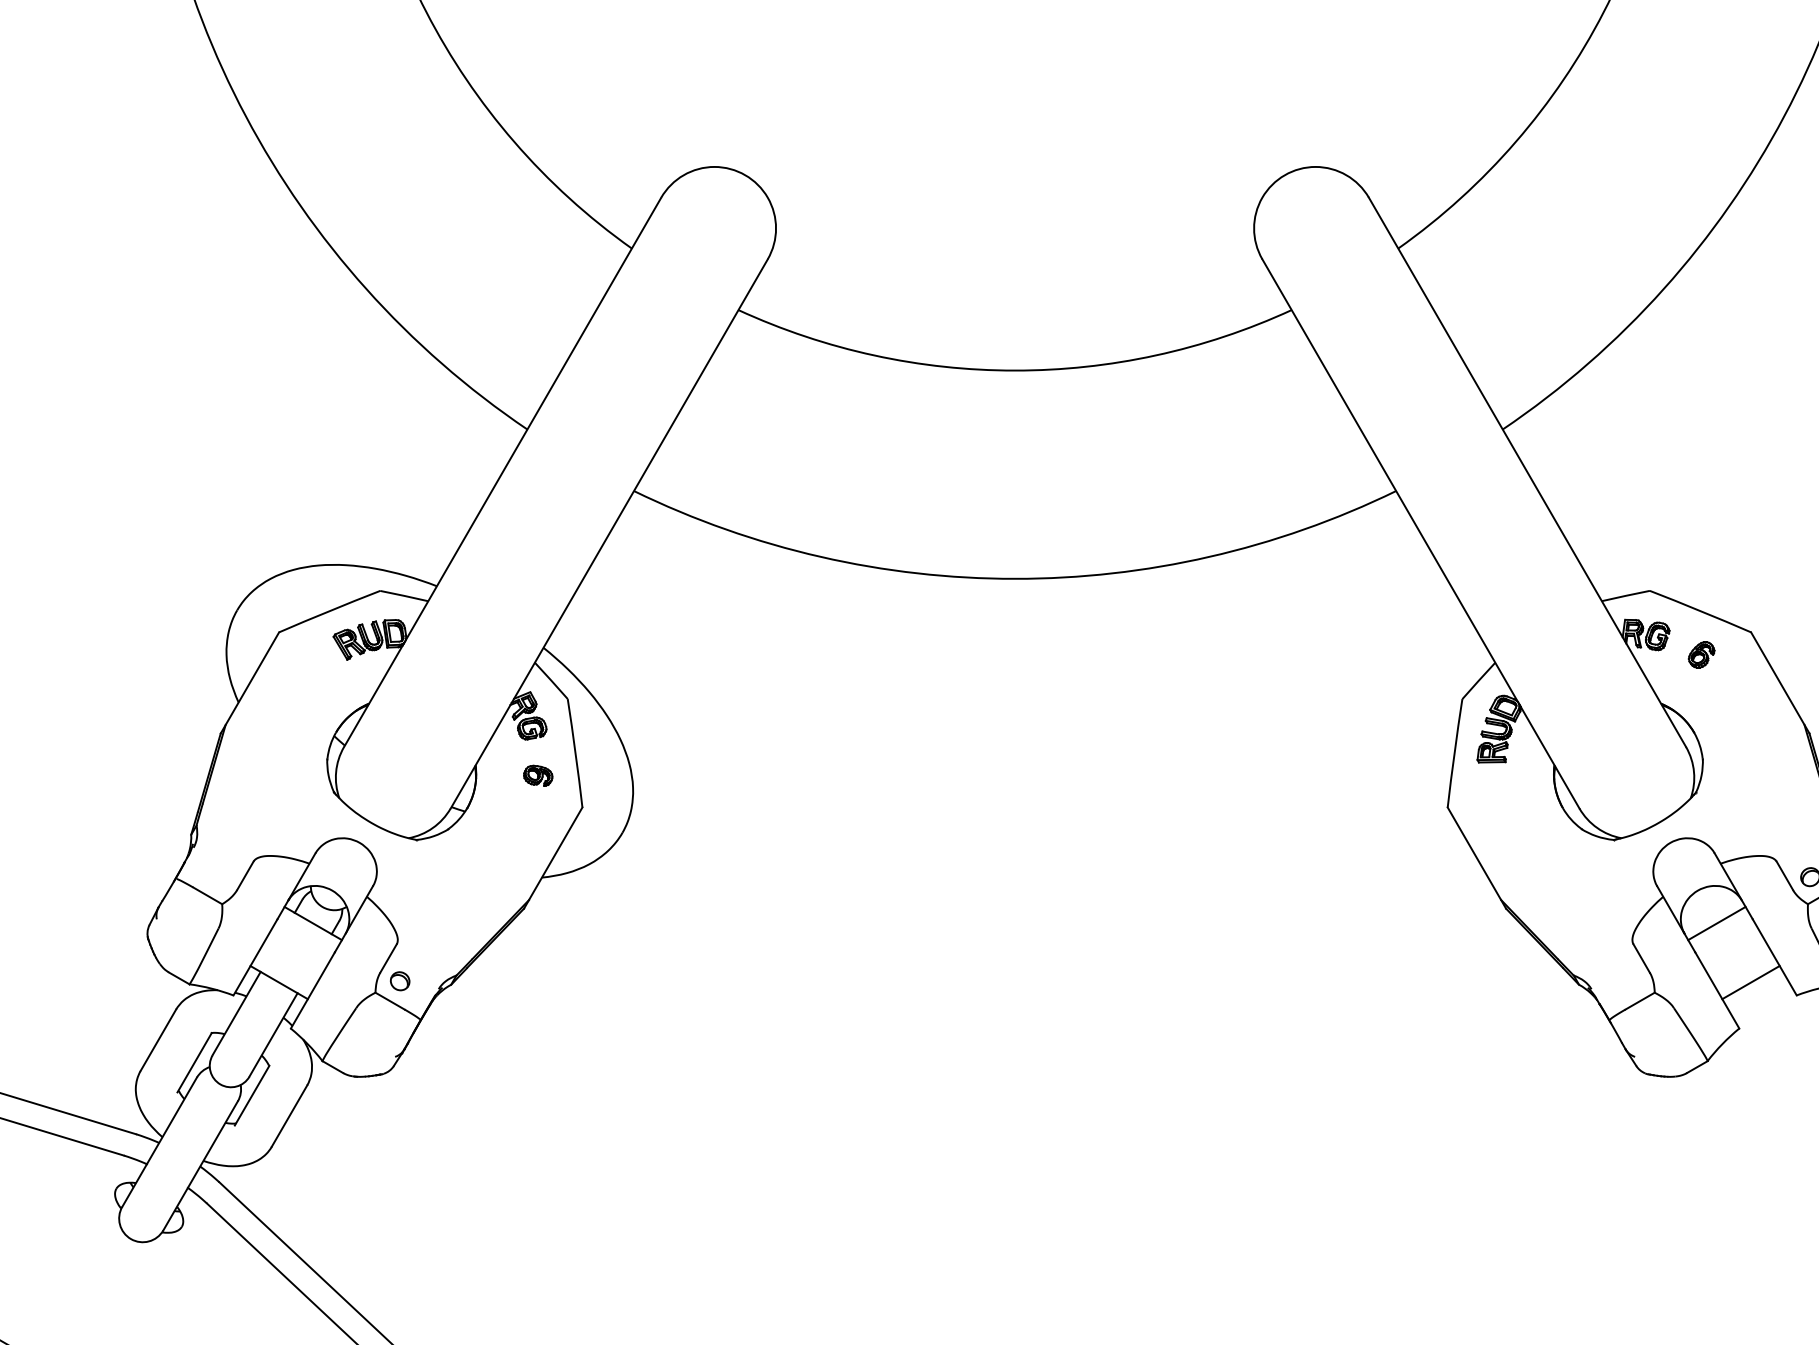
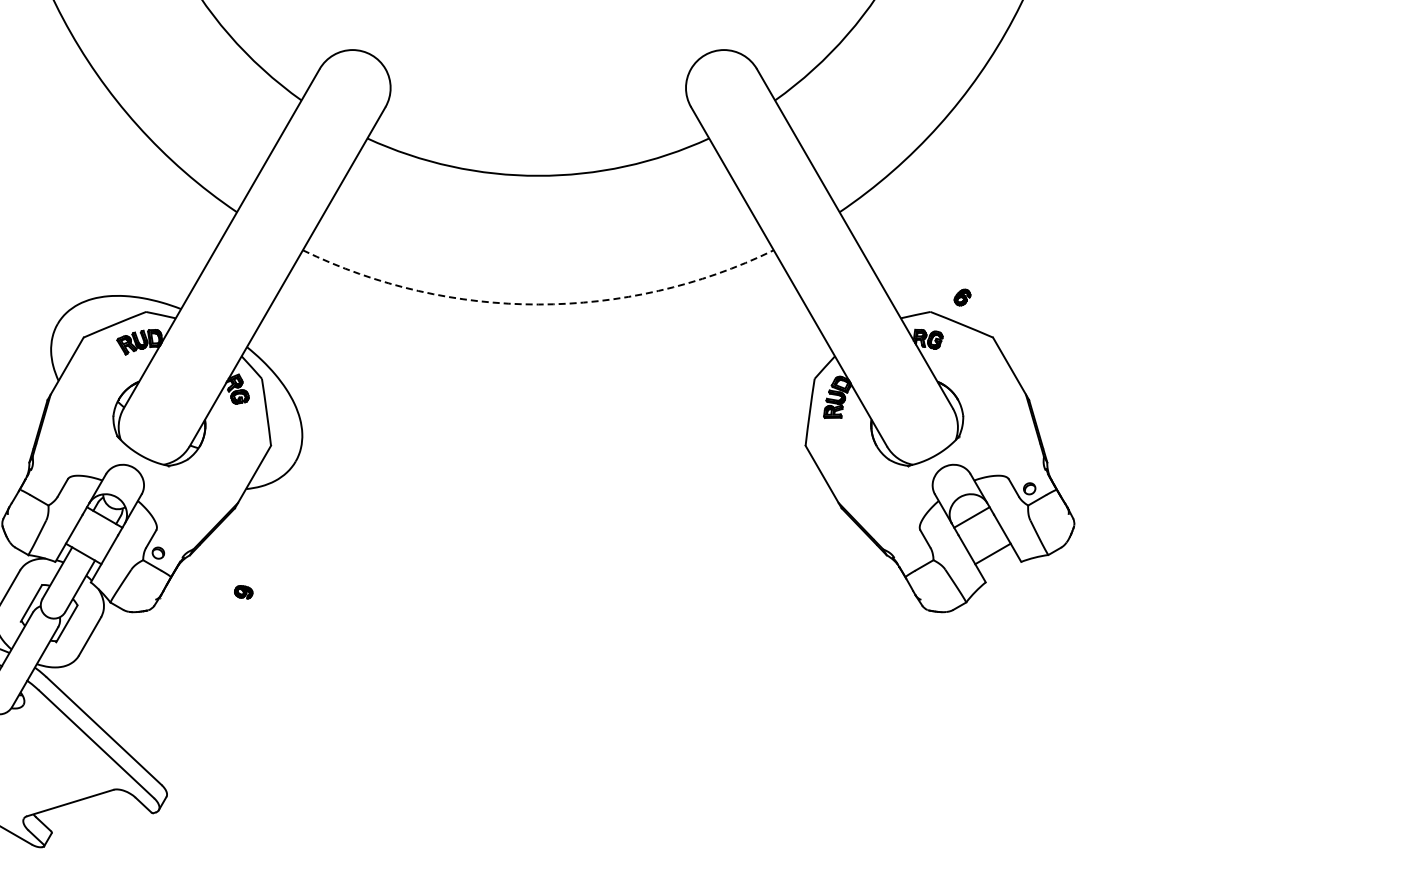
arc: (1015, 578) -> (538, 304), solid -> dashed
part: (1701, 654) -> (962, 297), moved
part: (537, 776) -> (243, 592), moved

